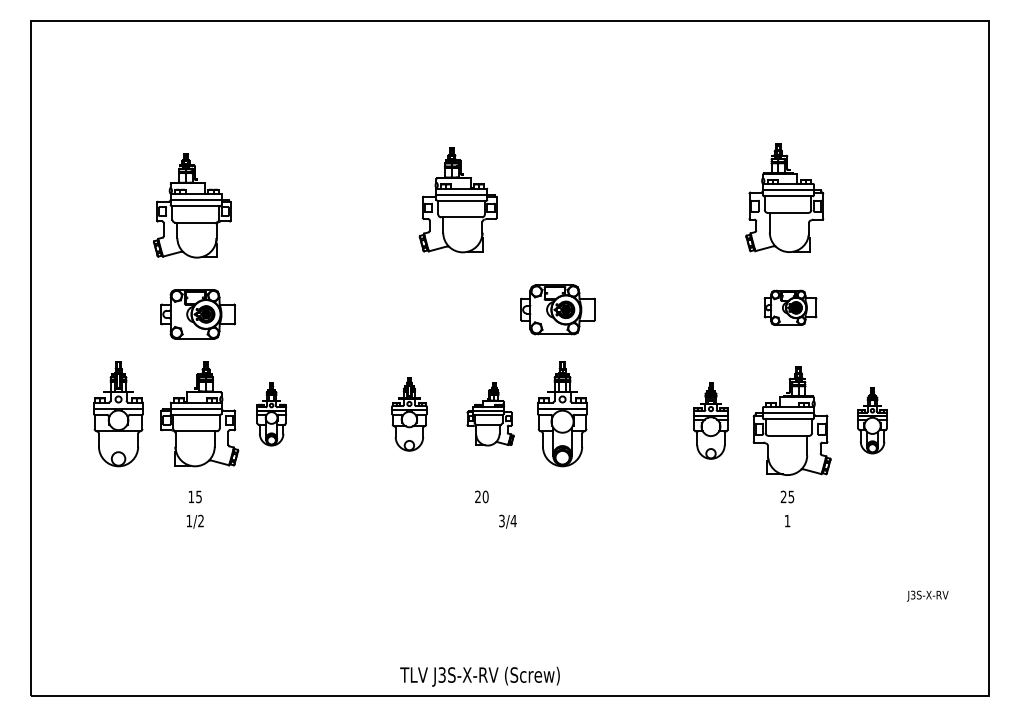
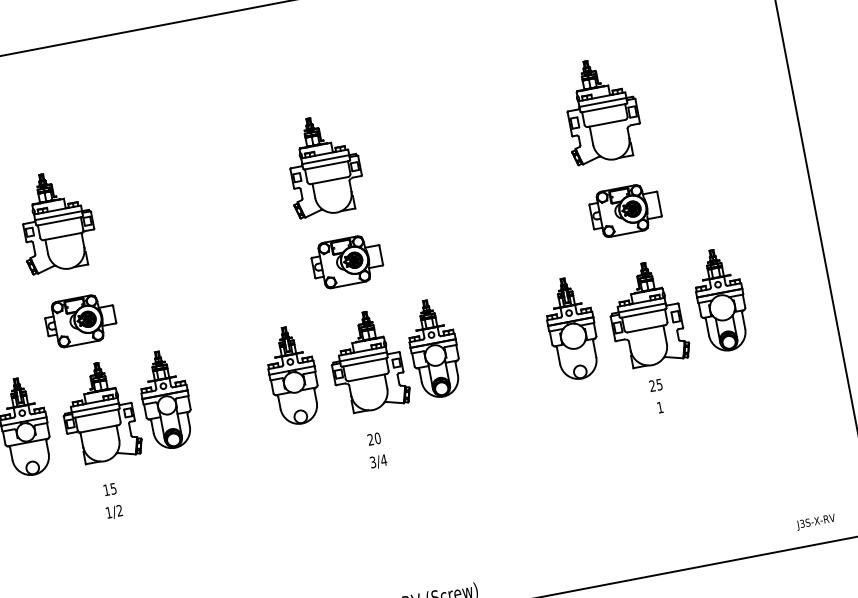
part: (457, 200) -> (322, 165), moved
part: (790, 307) -> (625, 210), size x1.43
part: (557, 309) -> (346, 261), moved
part: (271, 414) -> (165, 400), size x1.67
part: (409, 414) -> (293, 375), size x1.43
part: (490, 414) -> (367, 361), size x1.67
part: (710, 420) -> (571, 328), size x1.43
part: (872, 420) -> (720, 299), size x1.67
text: (507, 521) -> (378, 461), moved
text: (927, 595) -> (815, 521), moved

